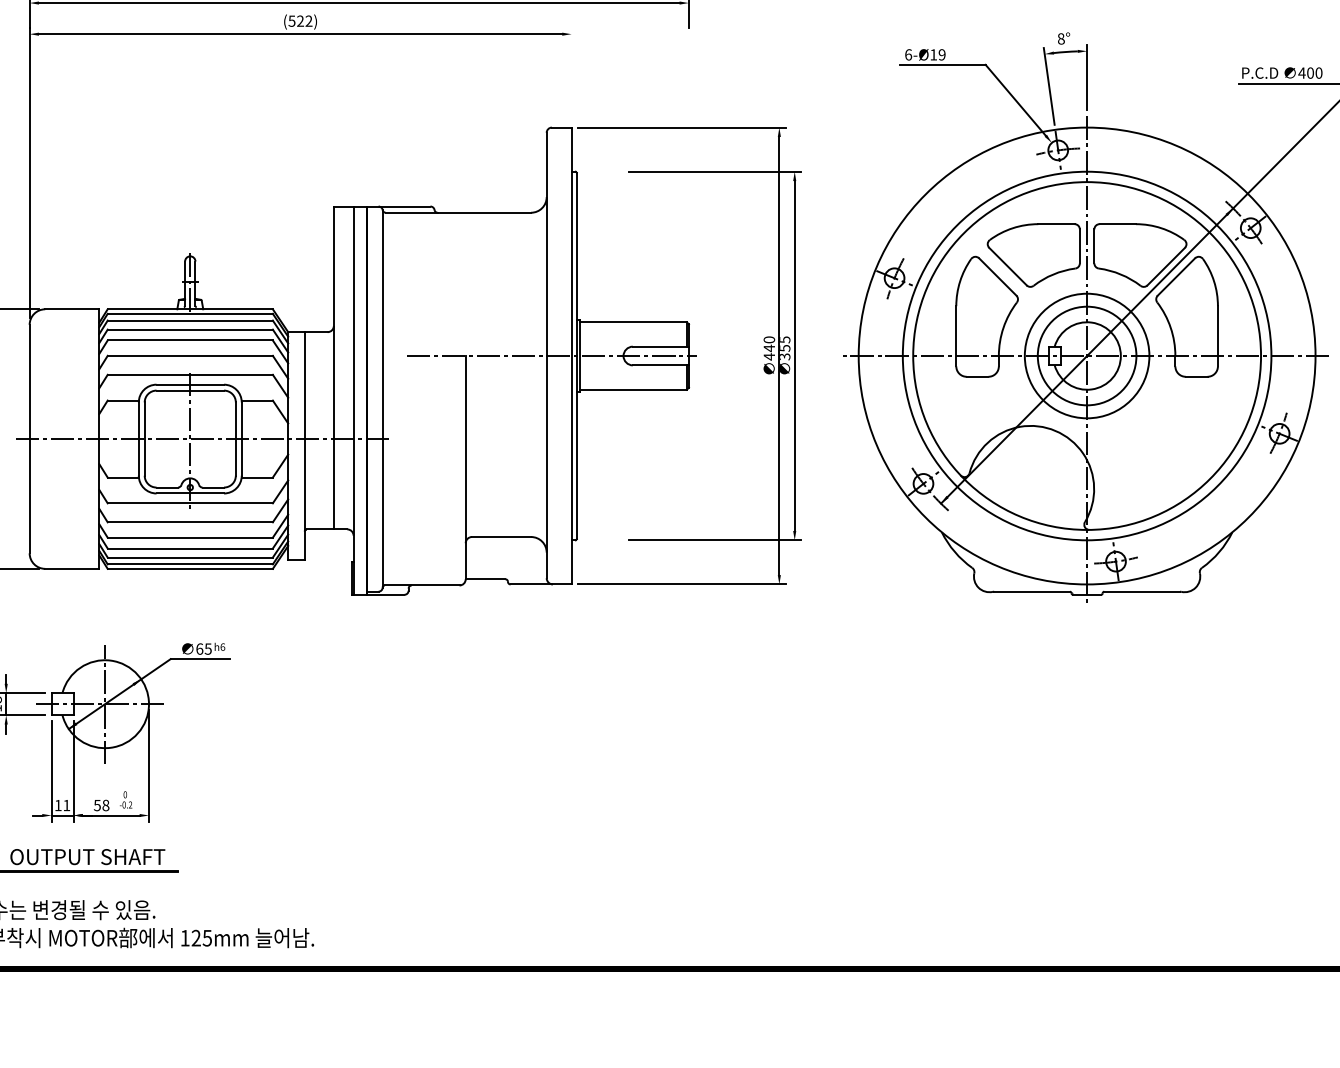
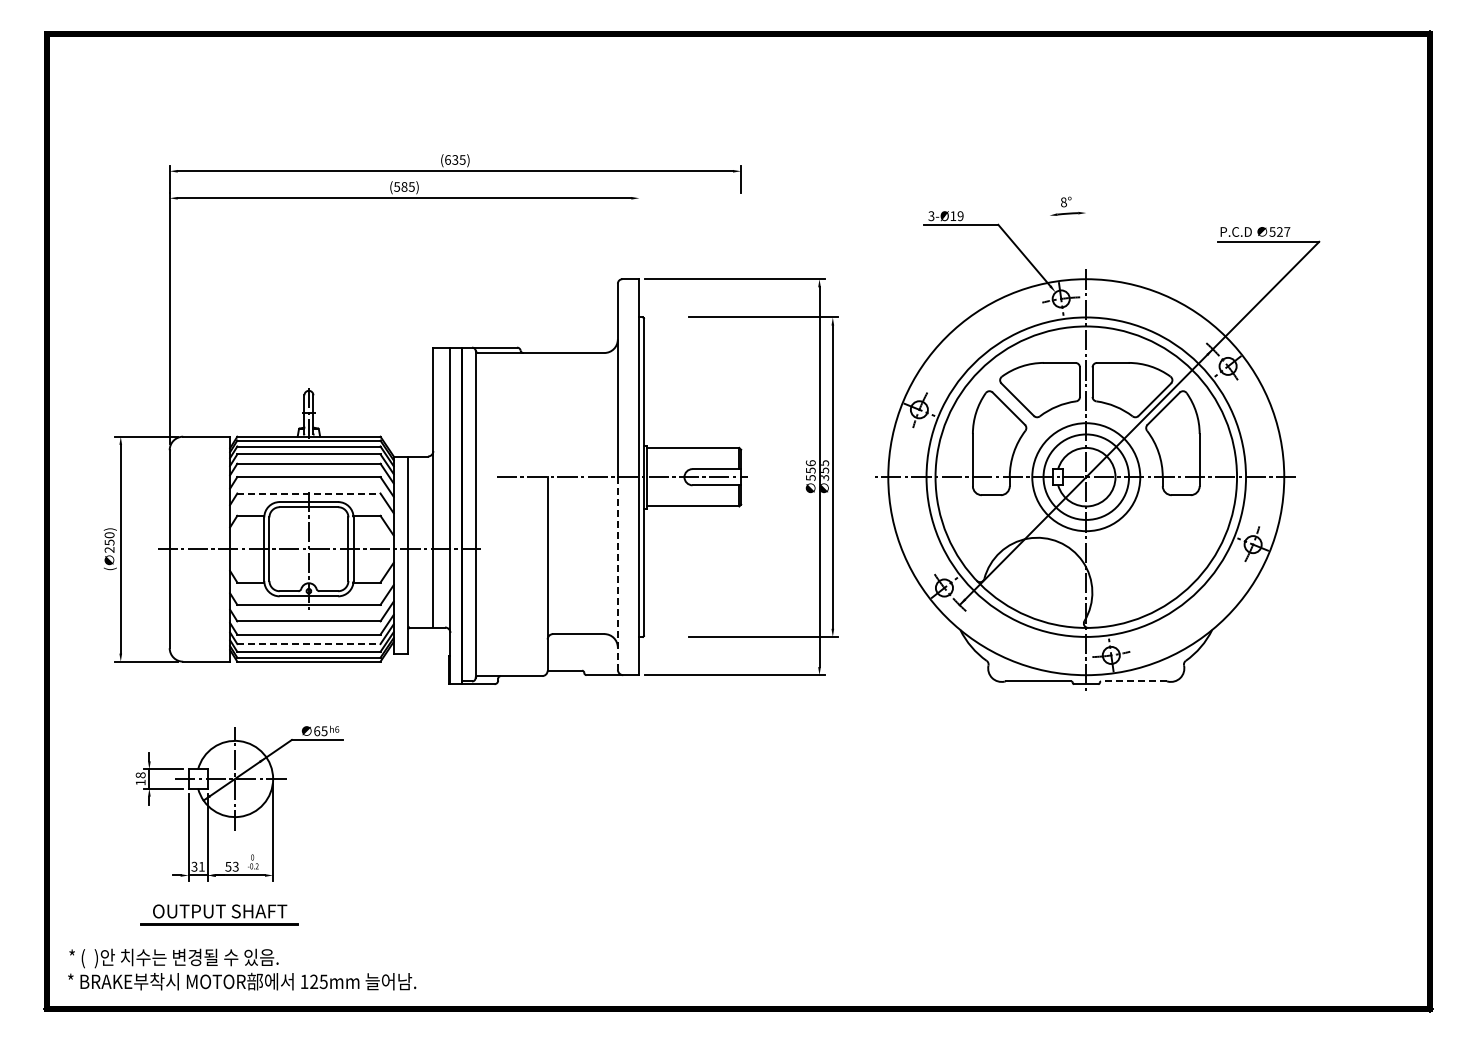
text: (304, 20) -> (407, 186), (522) -> (585)
text: (908, 55) -> (931, 216), 6-Ø19 -> 3-Ø19
text: (1310, 72) -> (1279, 231), 400 -> 527
line: (1087, 77) -> (1086, 235), removed
line: (1049, 86) -> (1053, 243), removed
text: (768, 348) -> (810, 470), 440 -> 556
line: (189, 374) -> (308, 493), solid -> dashed
line: (546, 468) -> (617, 574), solid -> dashed
line: (189, 549) -> (308, 644), solid -> dashed
line: (1142, 591) -> (1134, 681), solid -> dashed
text: (58, 805) -> (194, 866), 11 -> 31
text: (105, 805) -> (235, 866), 58 -> 53

